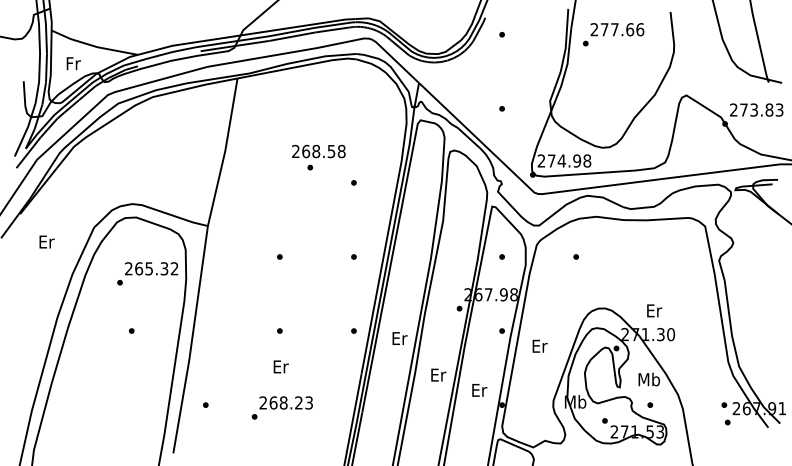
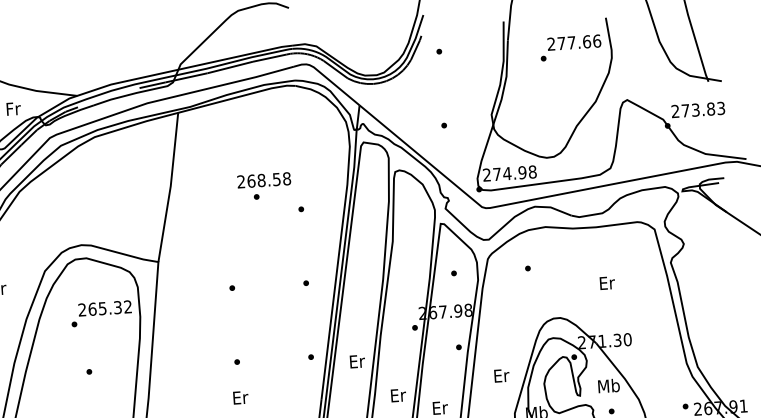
text: (613, 34) -> (570, 47), moved
text: (654, 310) -> (607, 282), moved
text: (539, 345) -> (501, 375), moved

